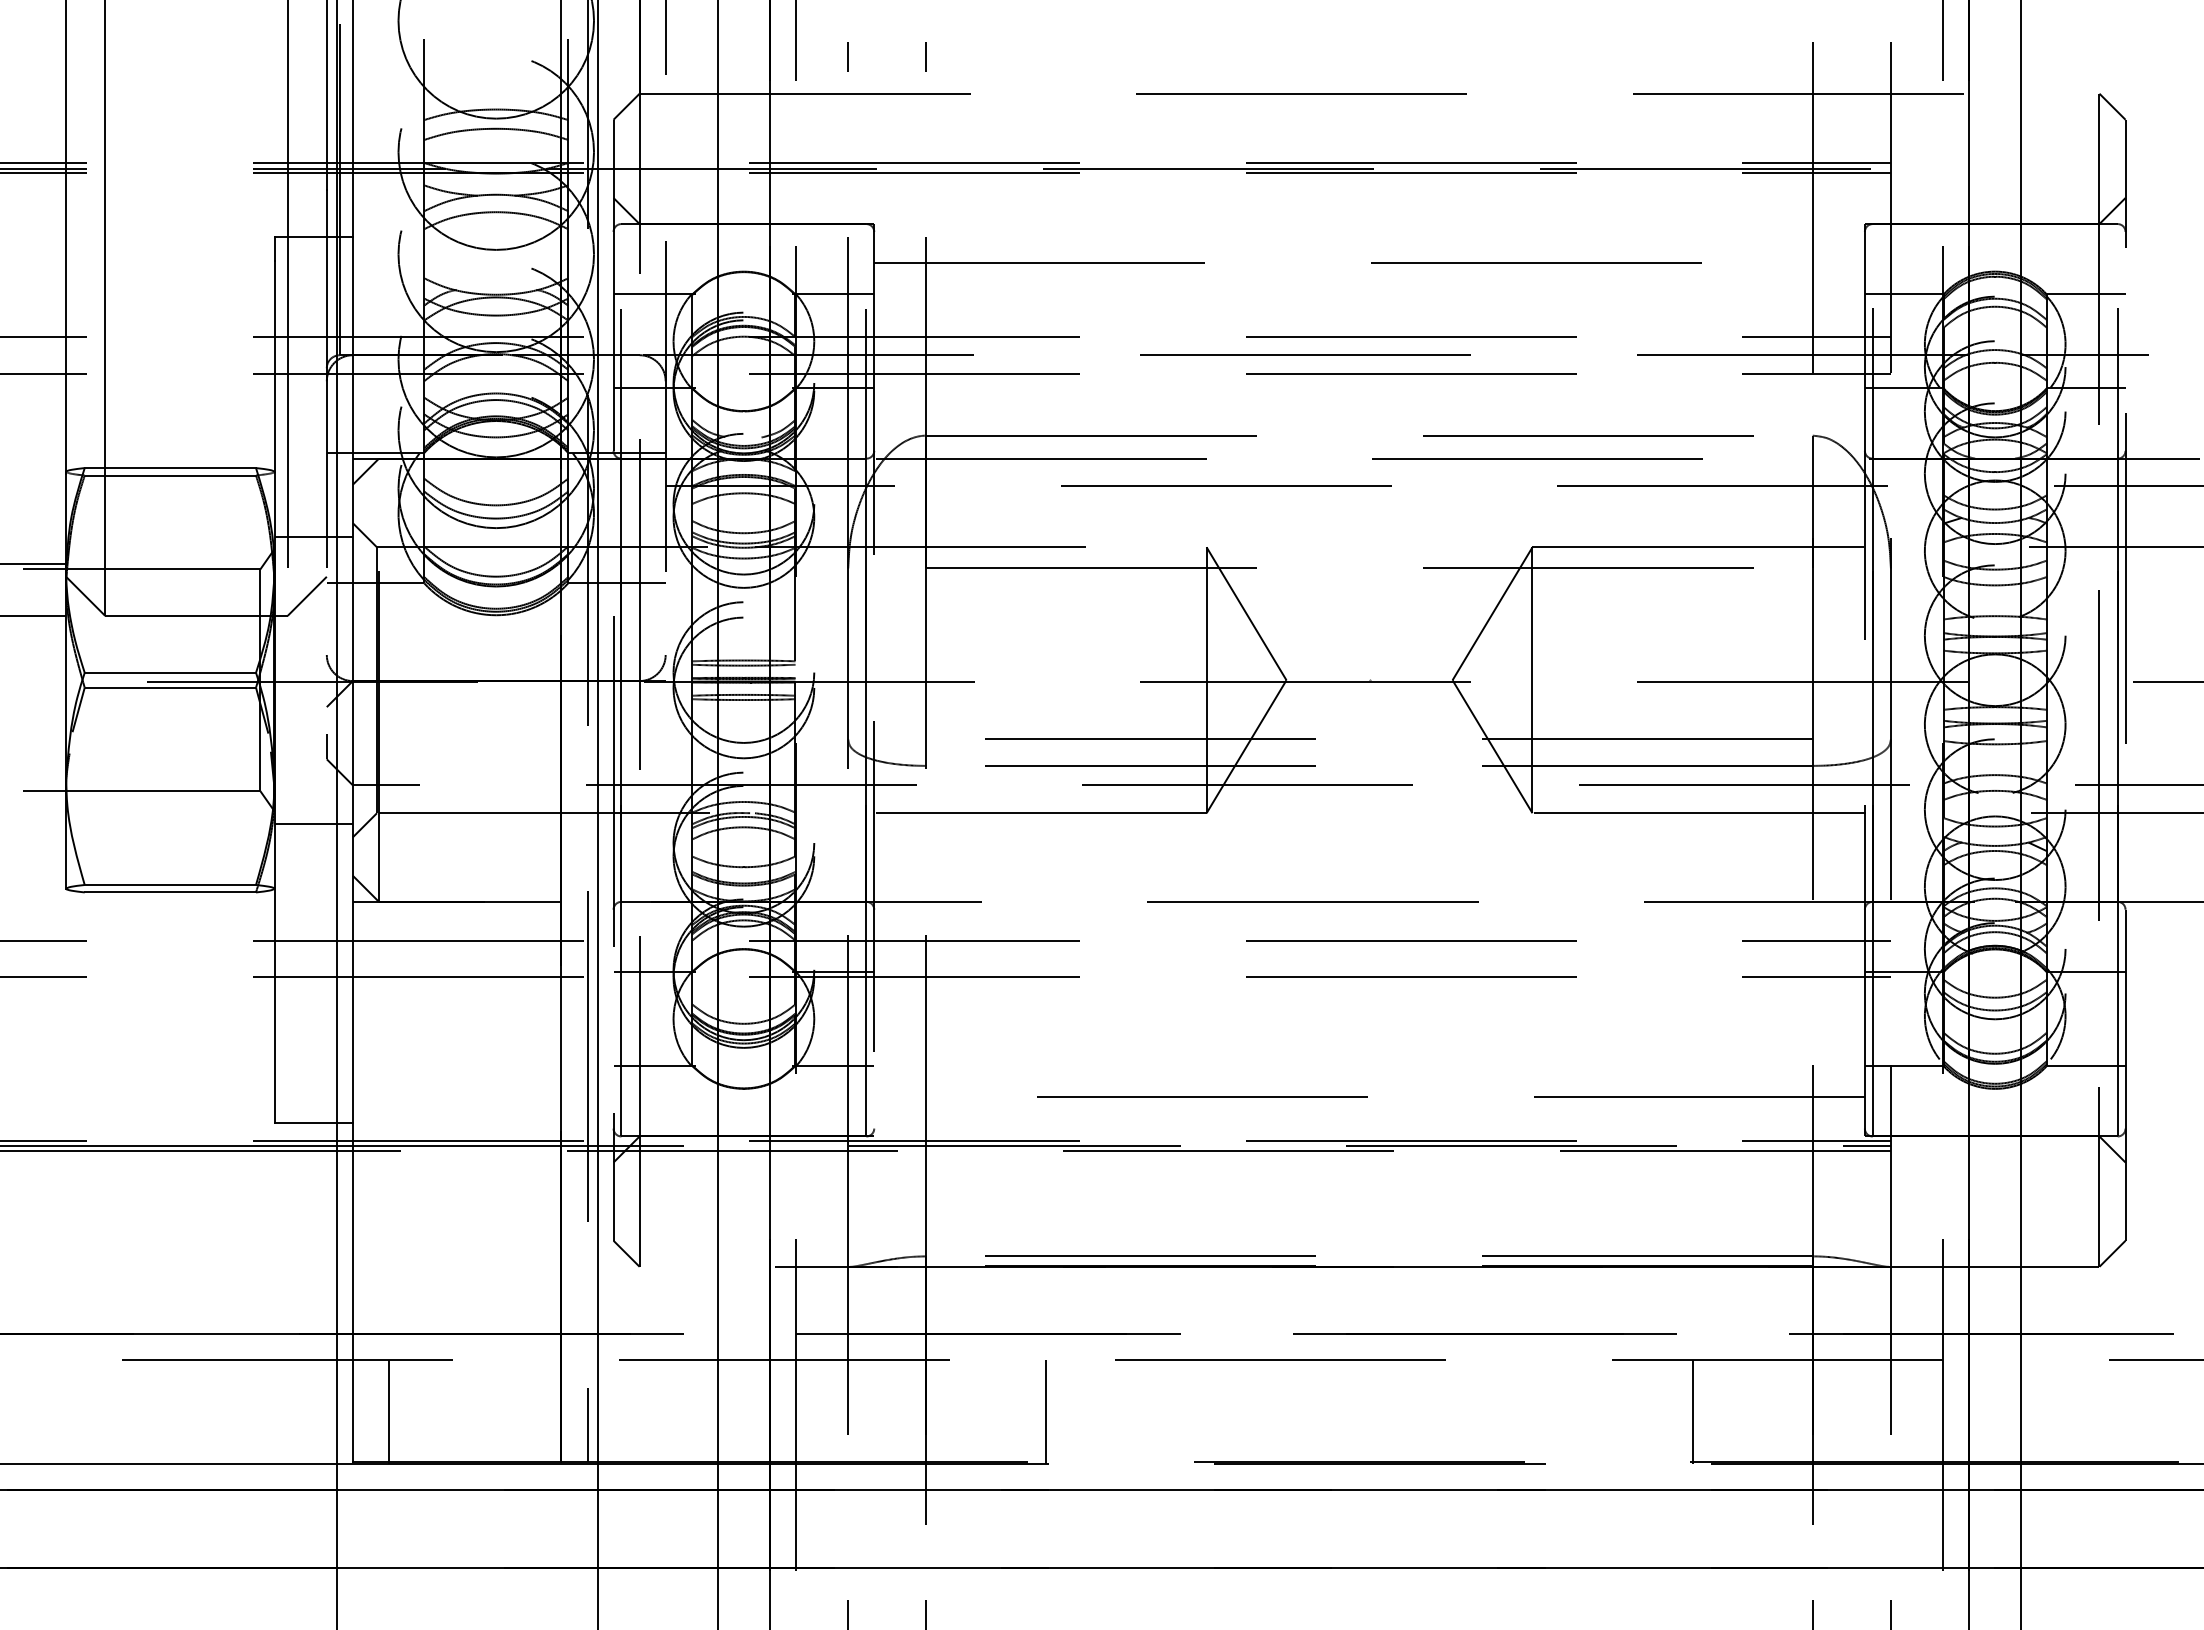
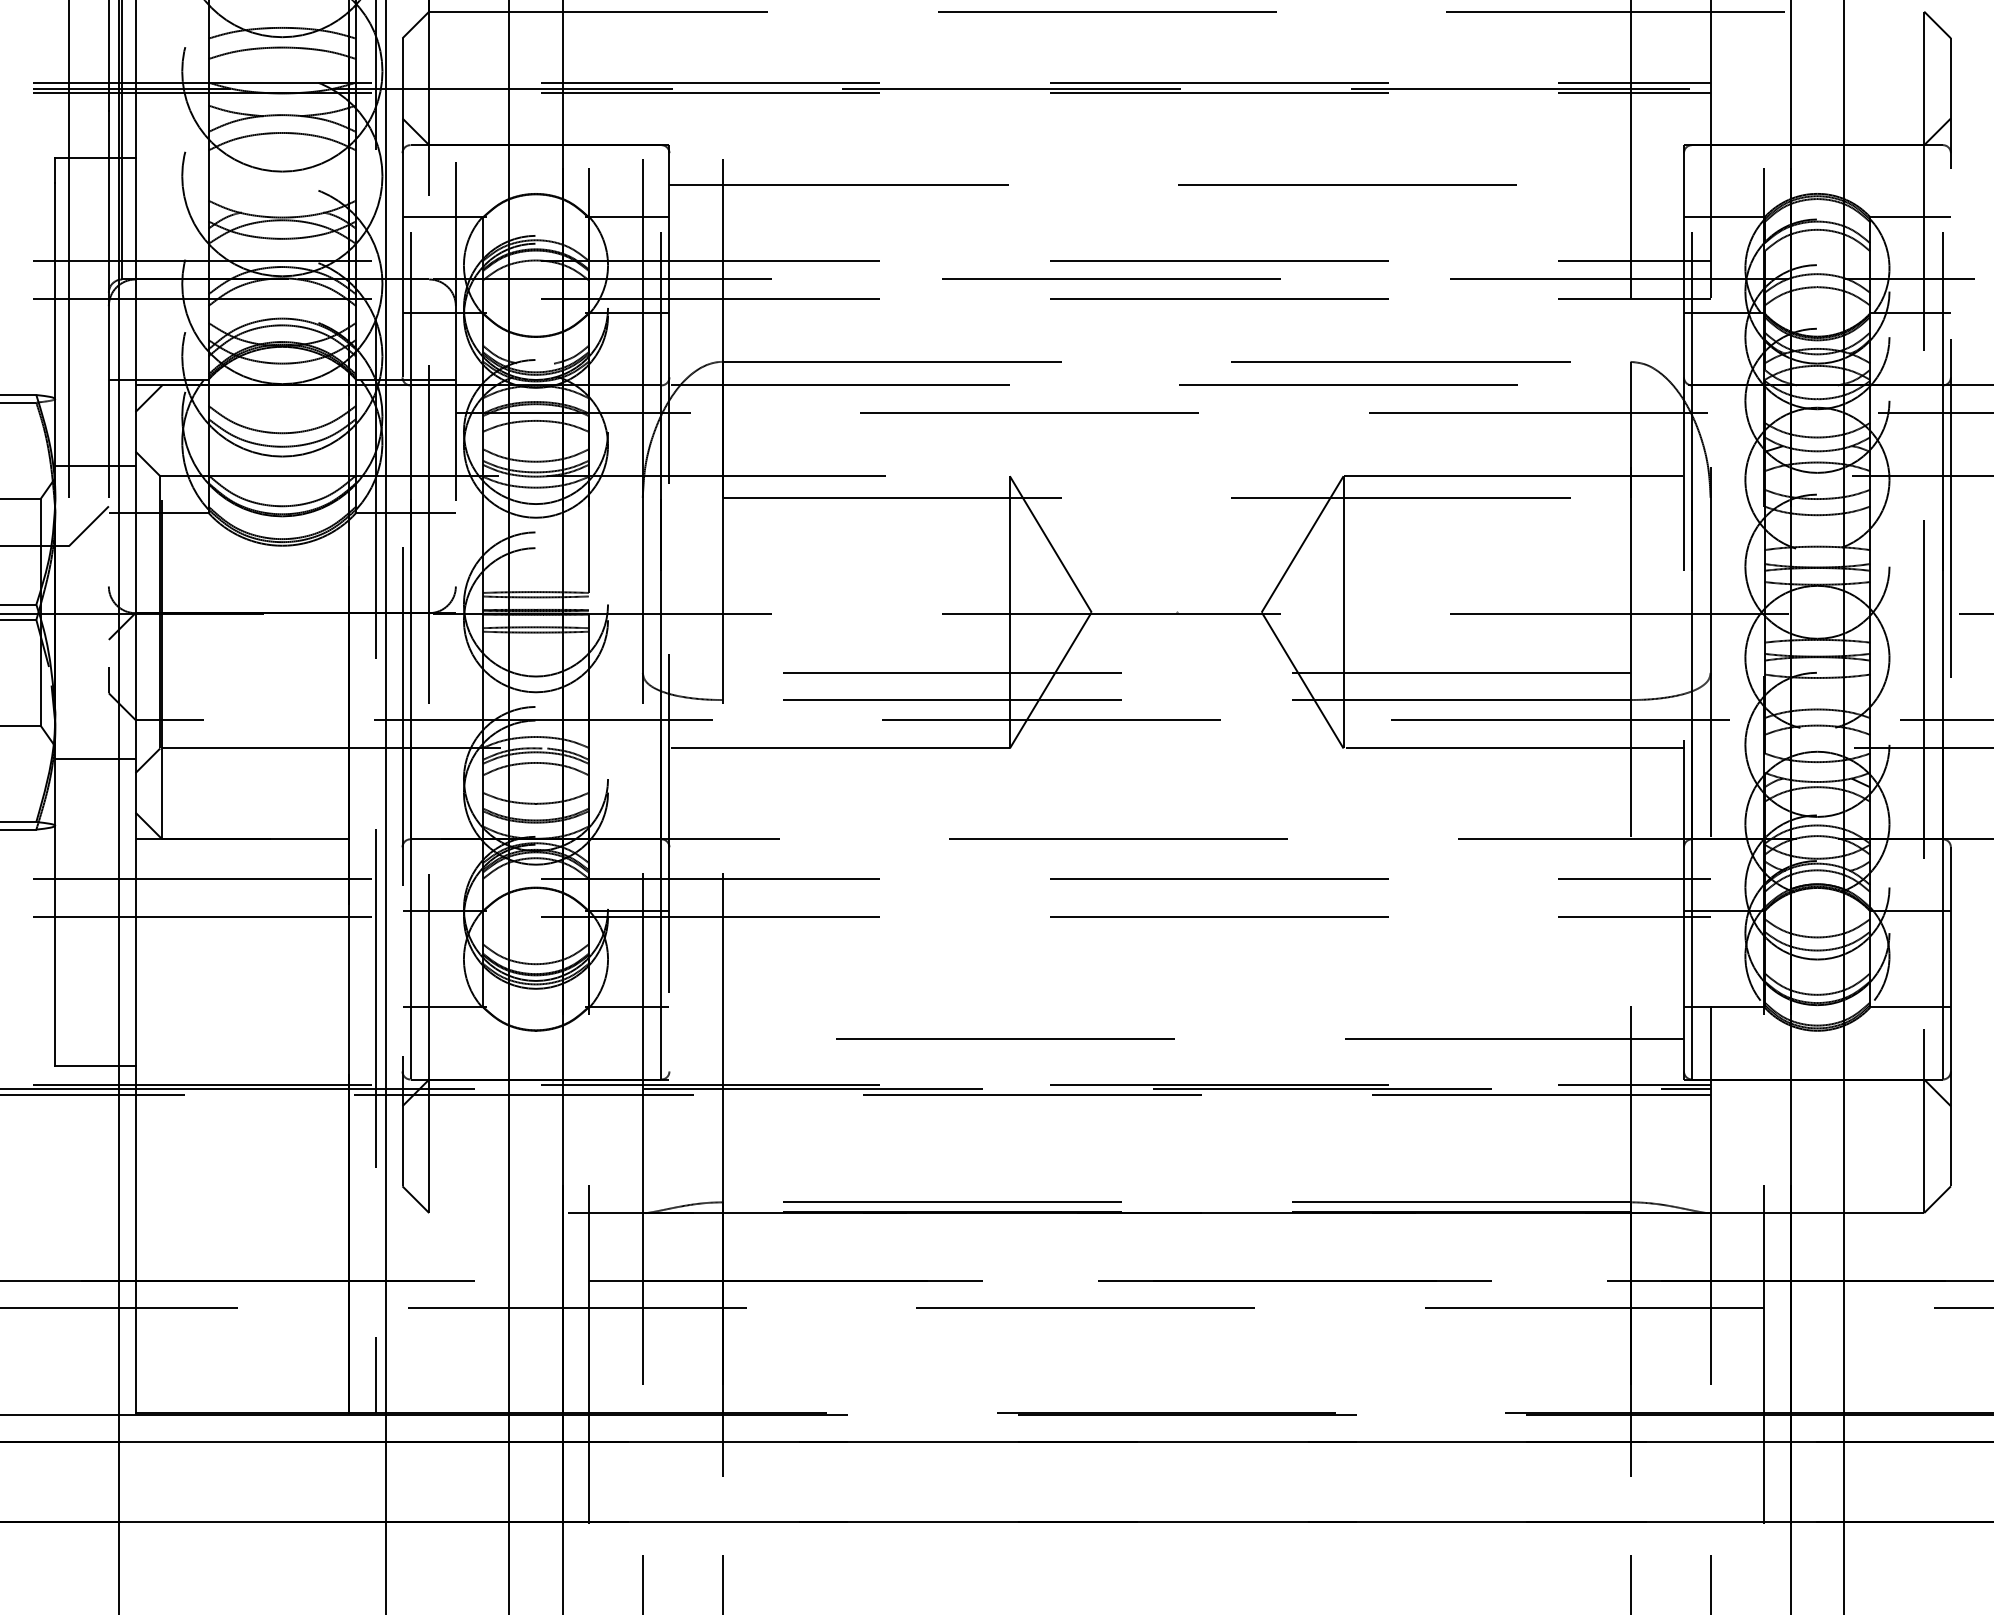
line: (389, 1411) -> (173, 1361), removed
line: (1046, 1411) -> (845, 1361), removed
line: (1692, 1411) -> (1507, 1361), removed

